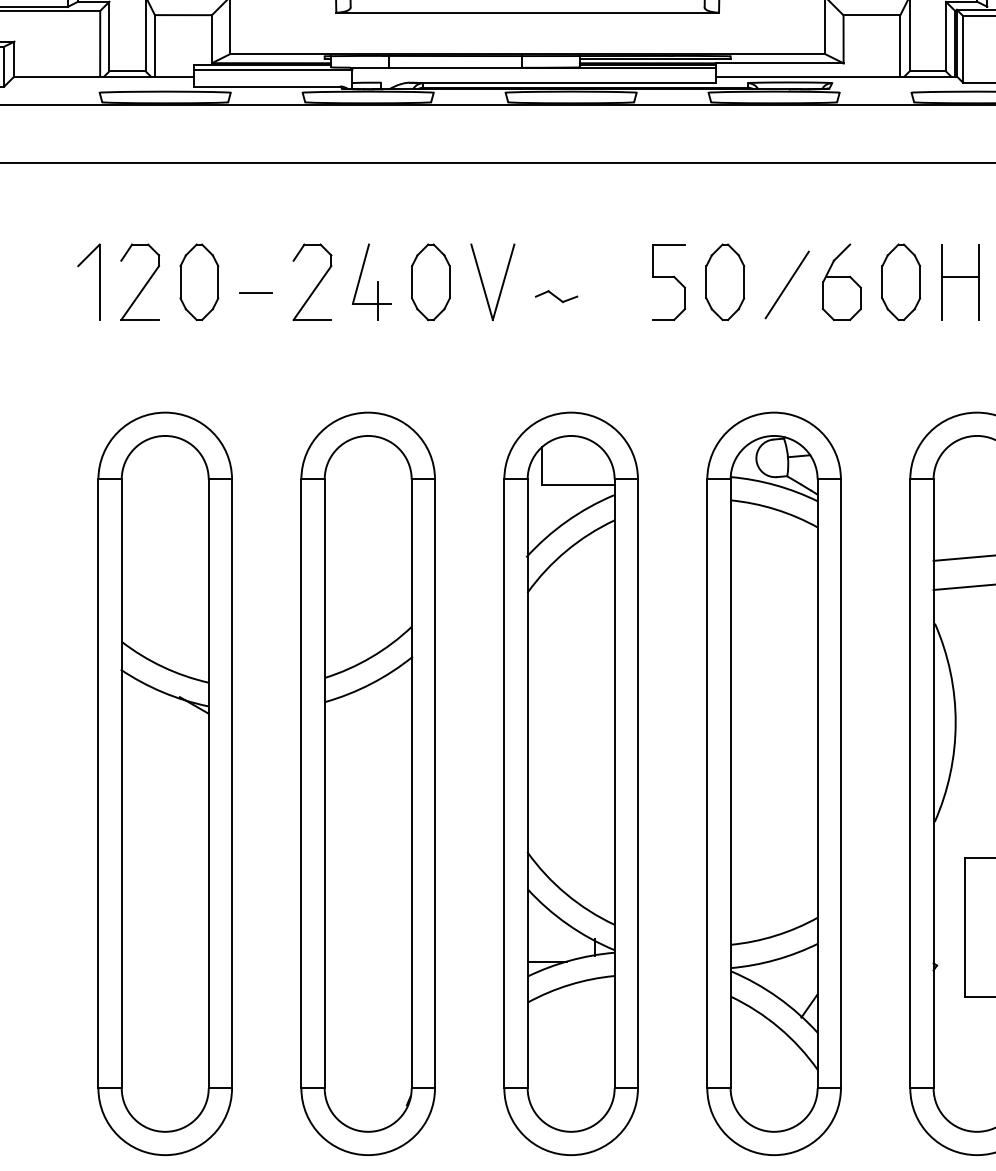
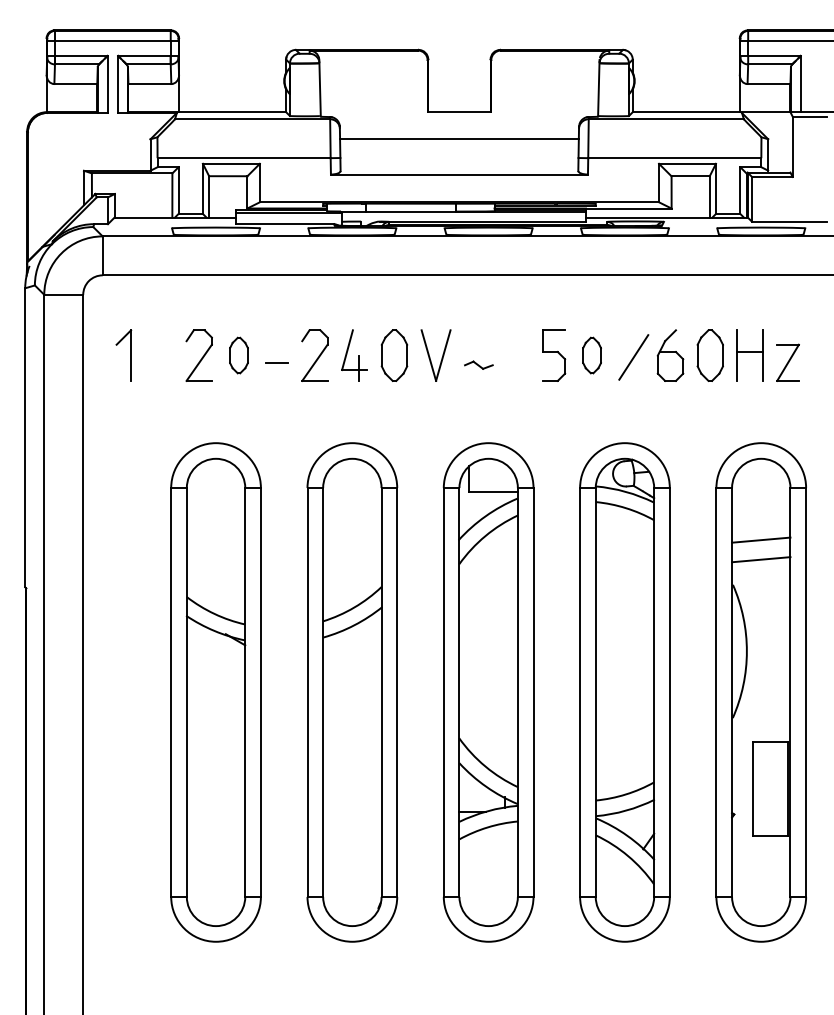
part: (98, 282) -> (130, 355), moved
part: (198, 282) -> (238, 355), size x0.7
part: (724, 282) -> (591, 355), size x0.7

